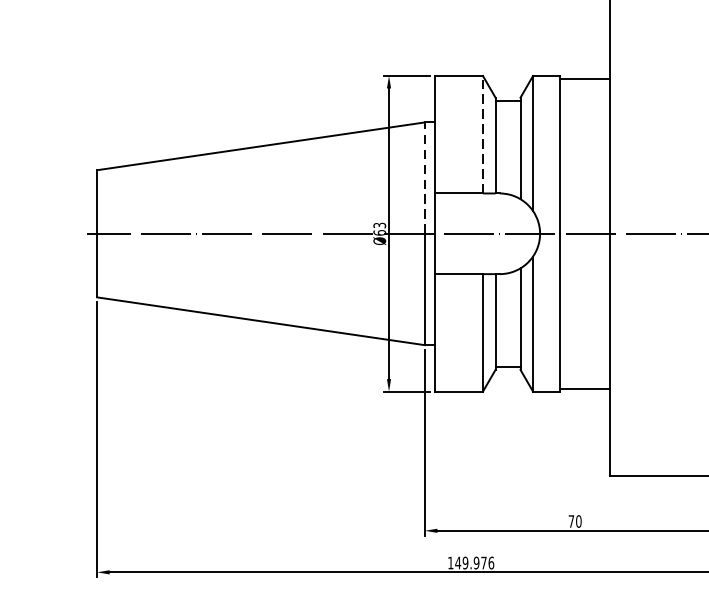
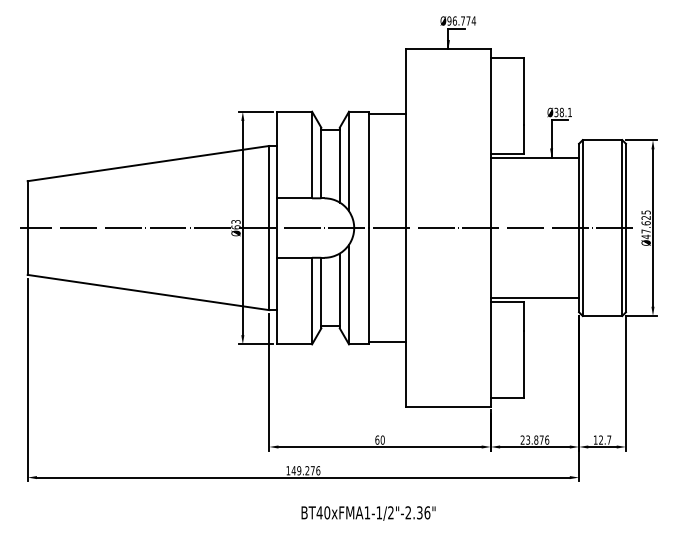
line: (483, 134) -> (312, 154), dashed -> solid
line: (425, 177) -> (269, 186), dashed -> solid
text: (571, 520) -> (377, 439), 70 -> 60
text: (476, 562) -> (307, 470), 149.976 -> 149.276

